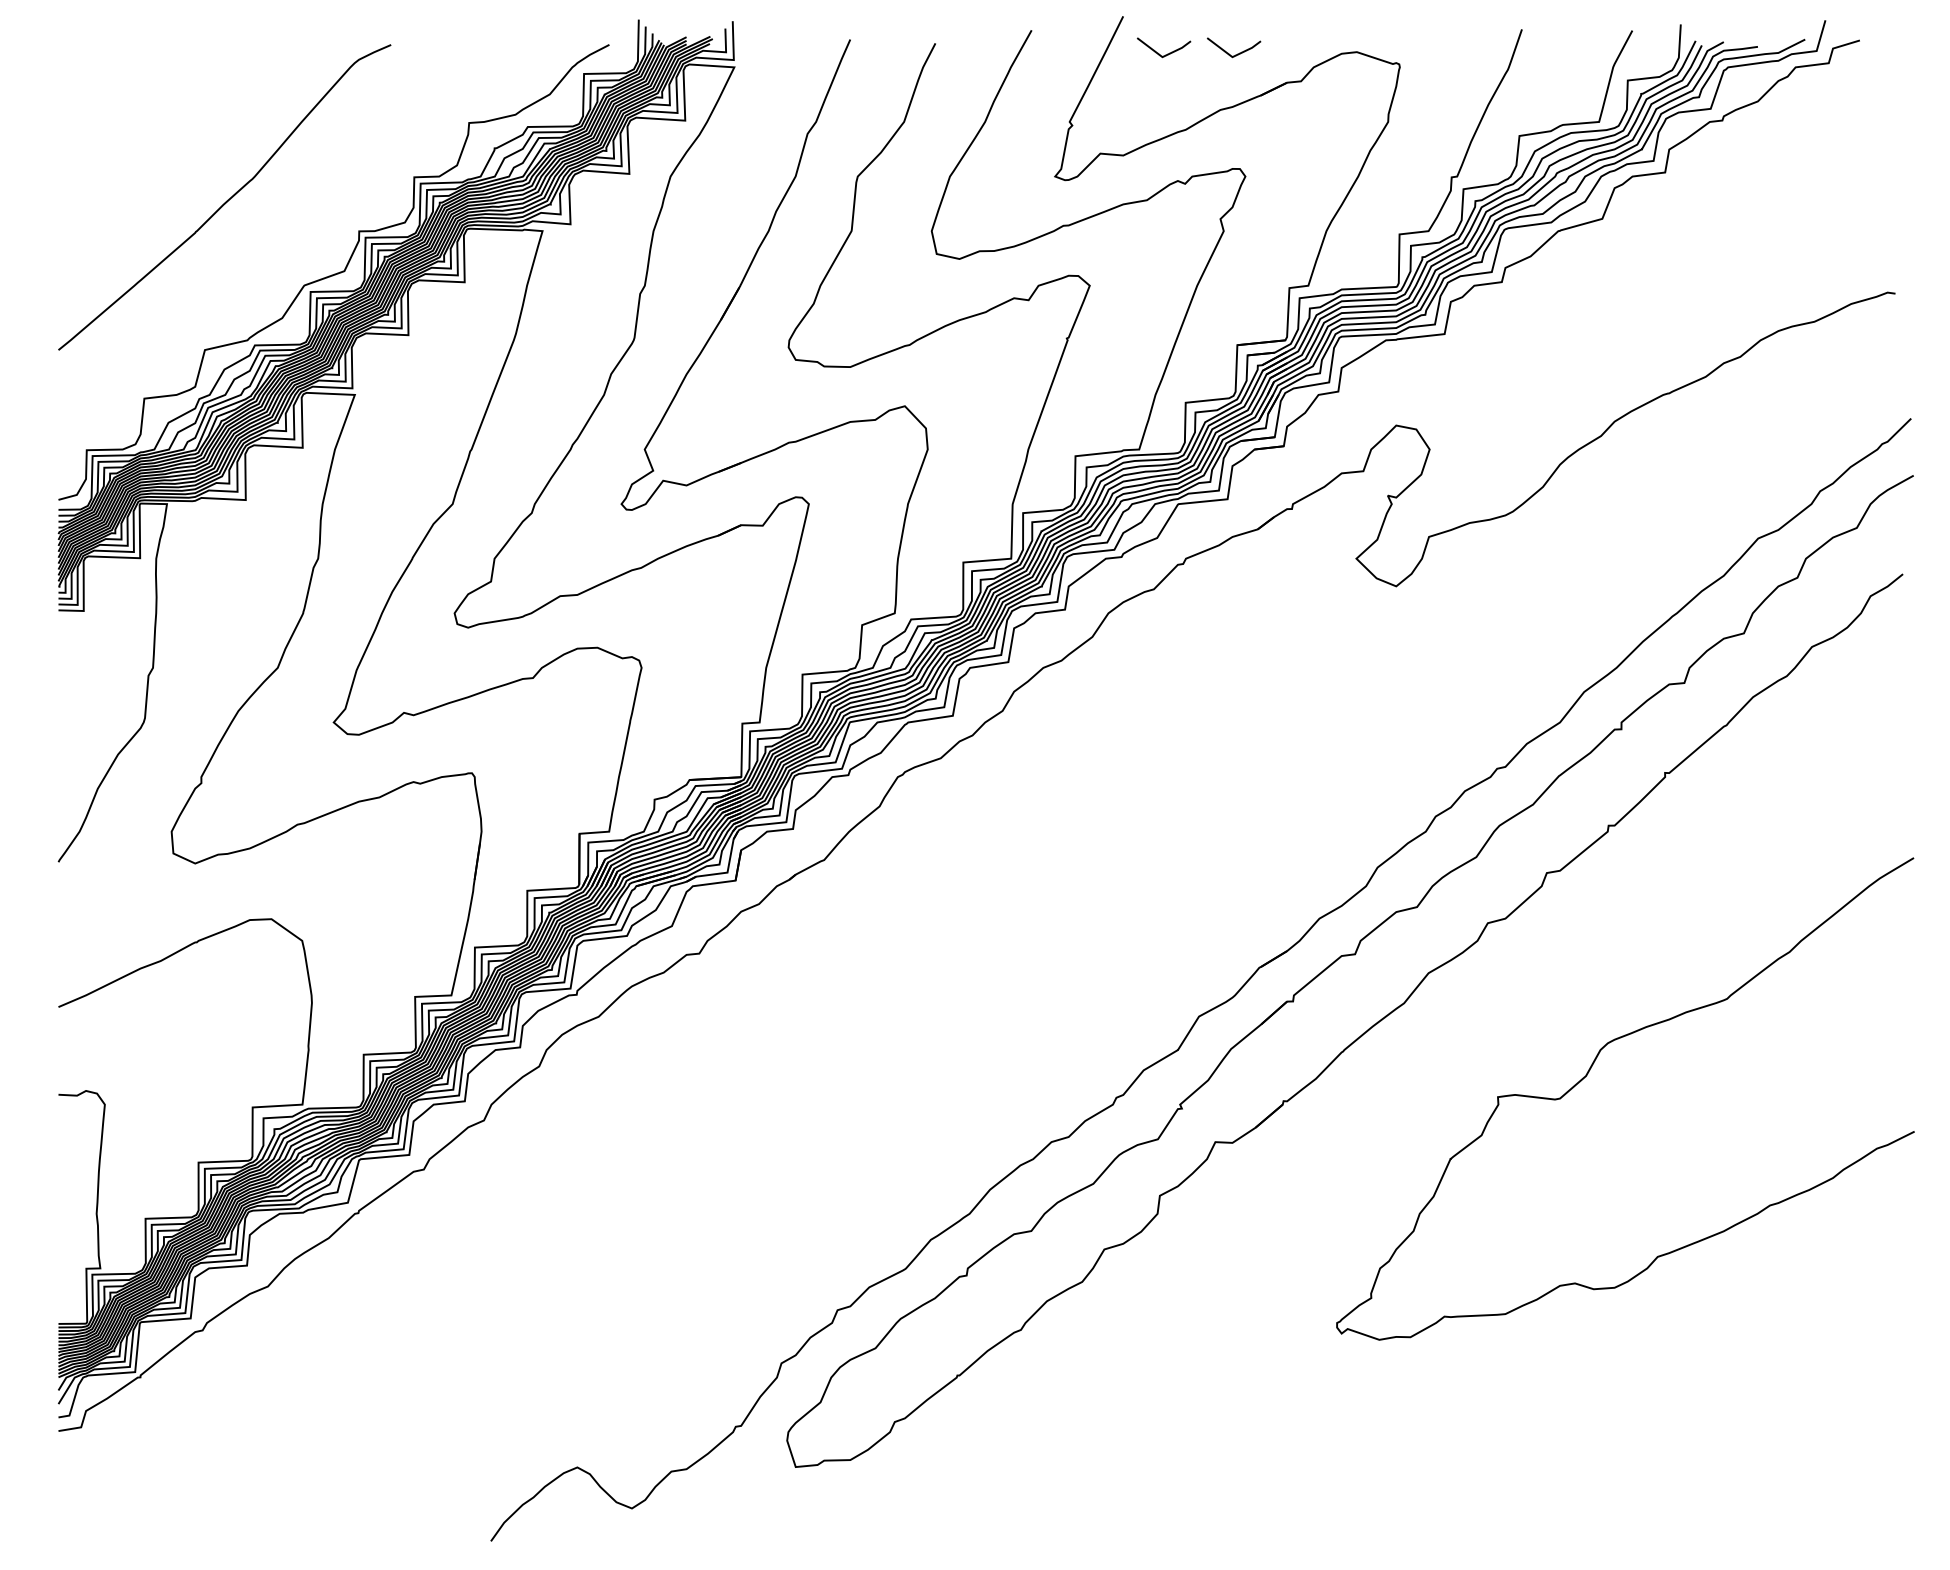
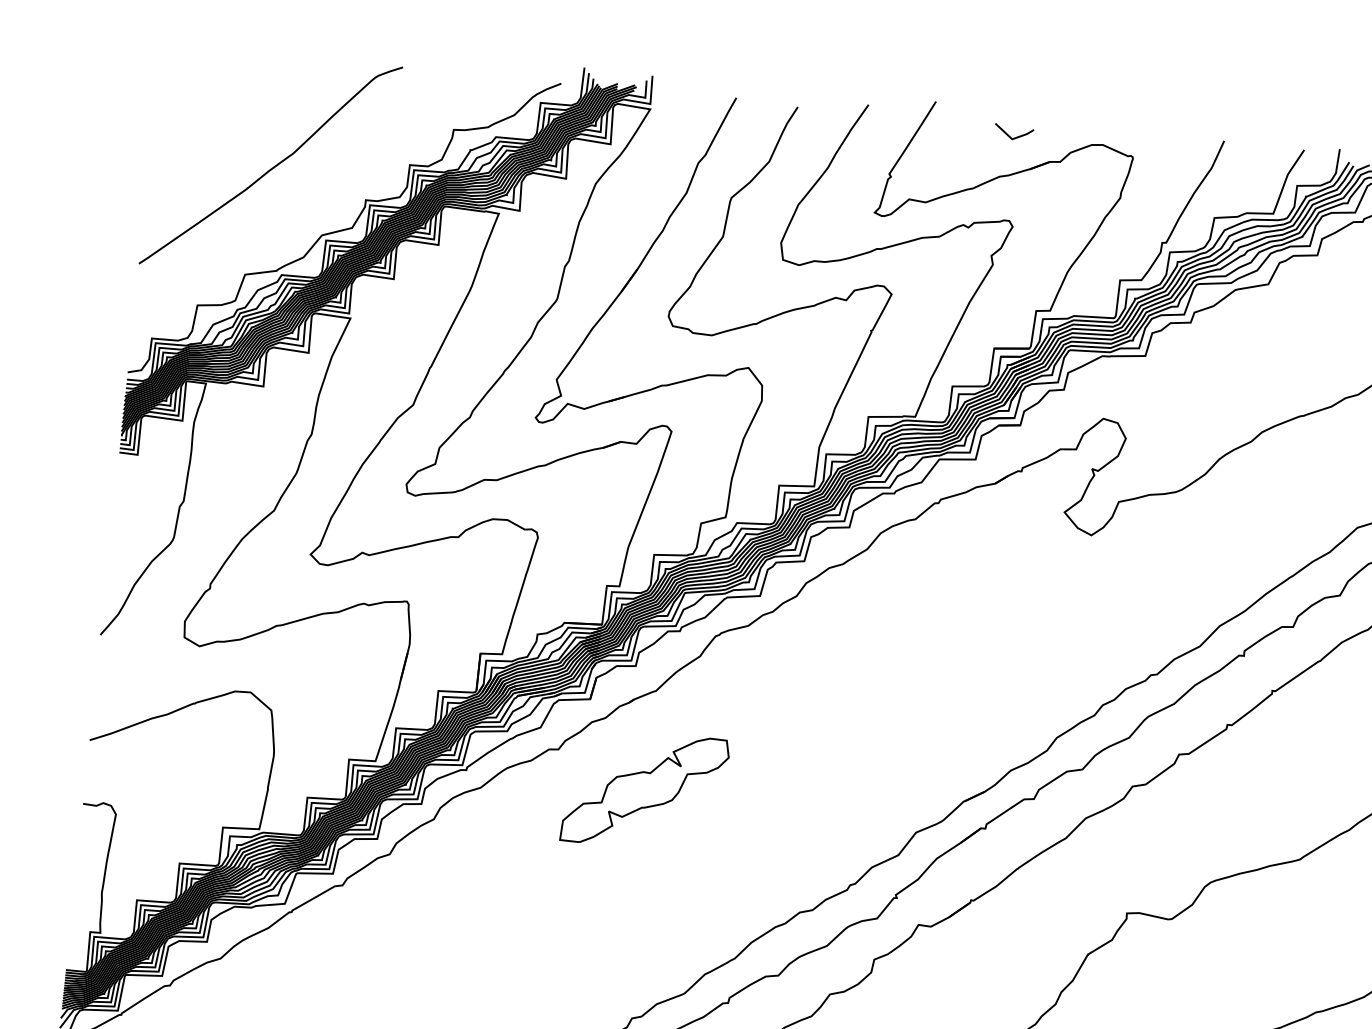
line: (1167, 53) -> (965, 131), removed
part: (823, 996) -> (645, 789), added

